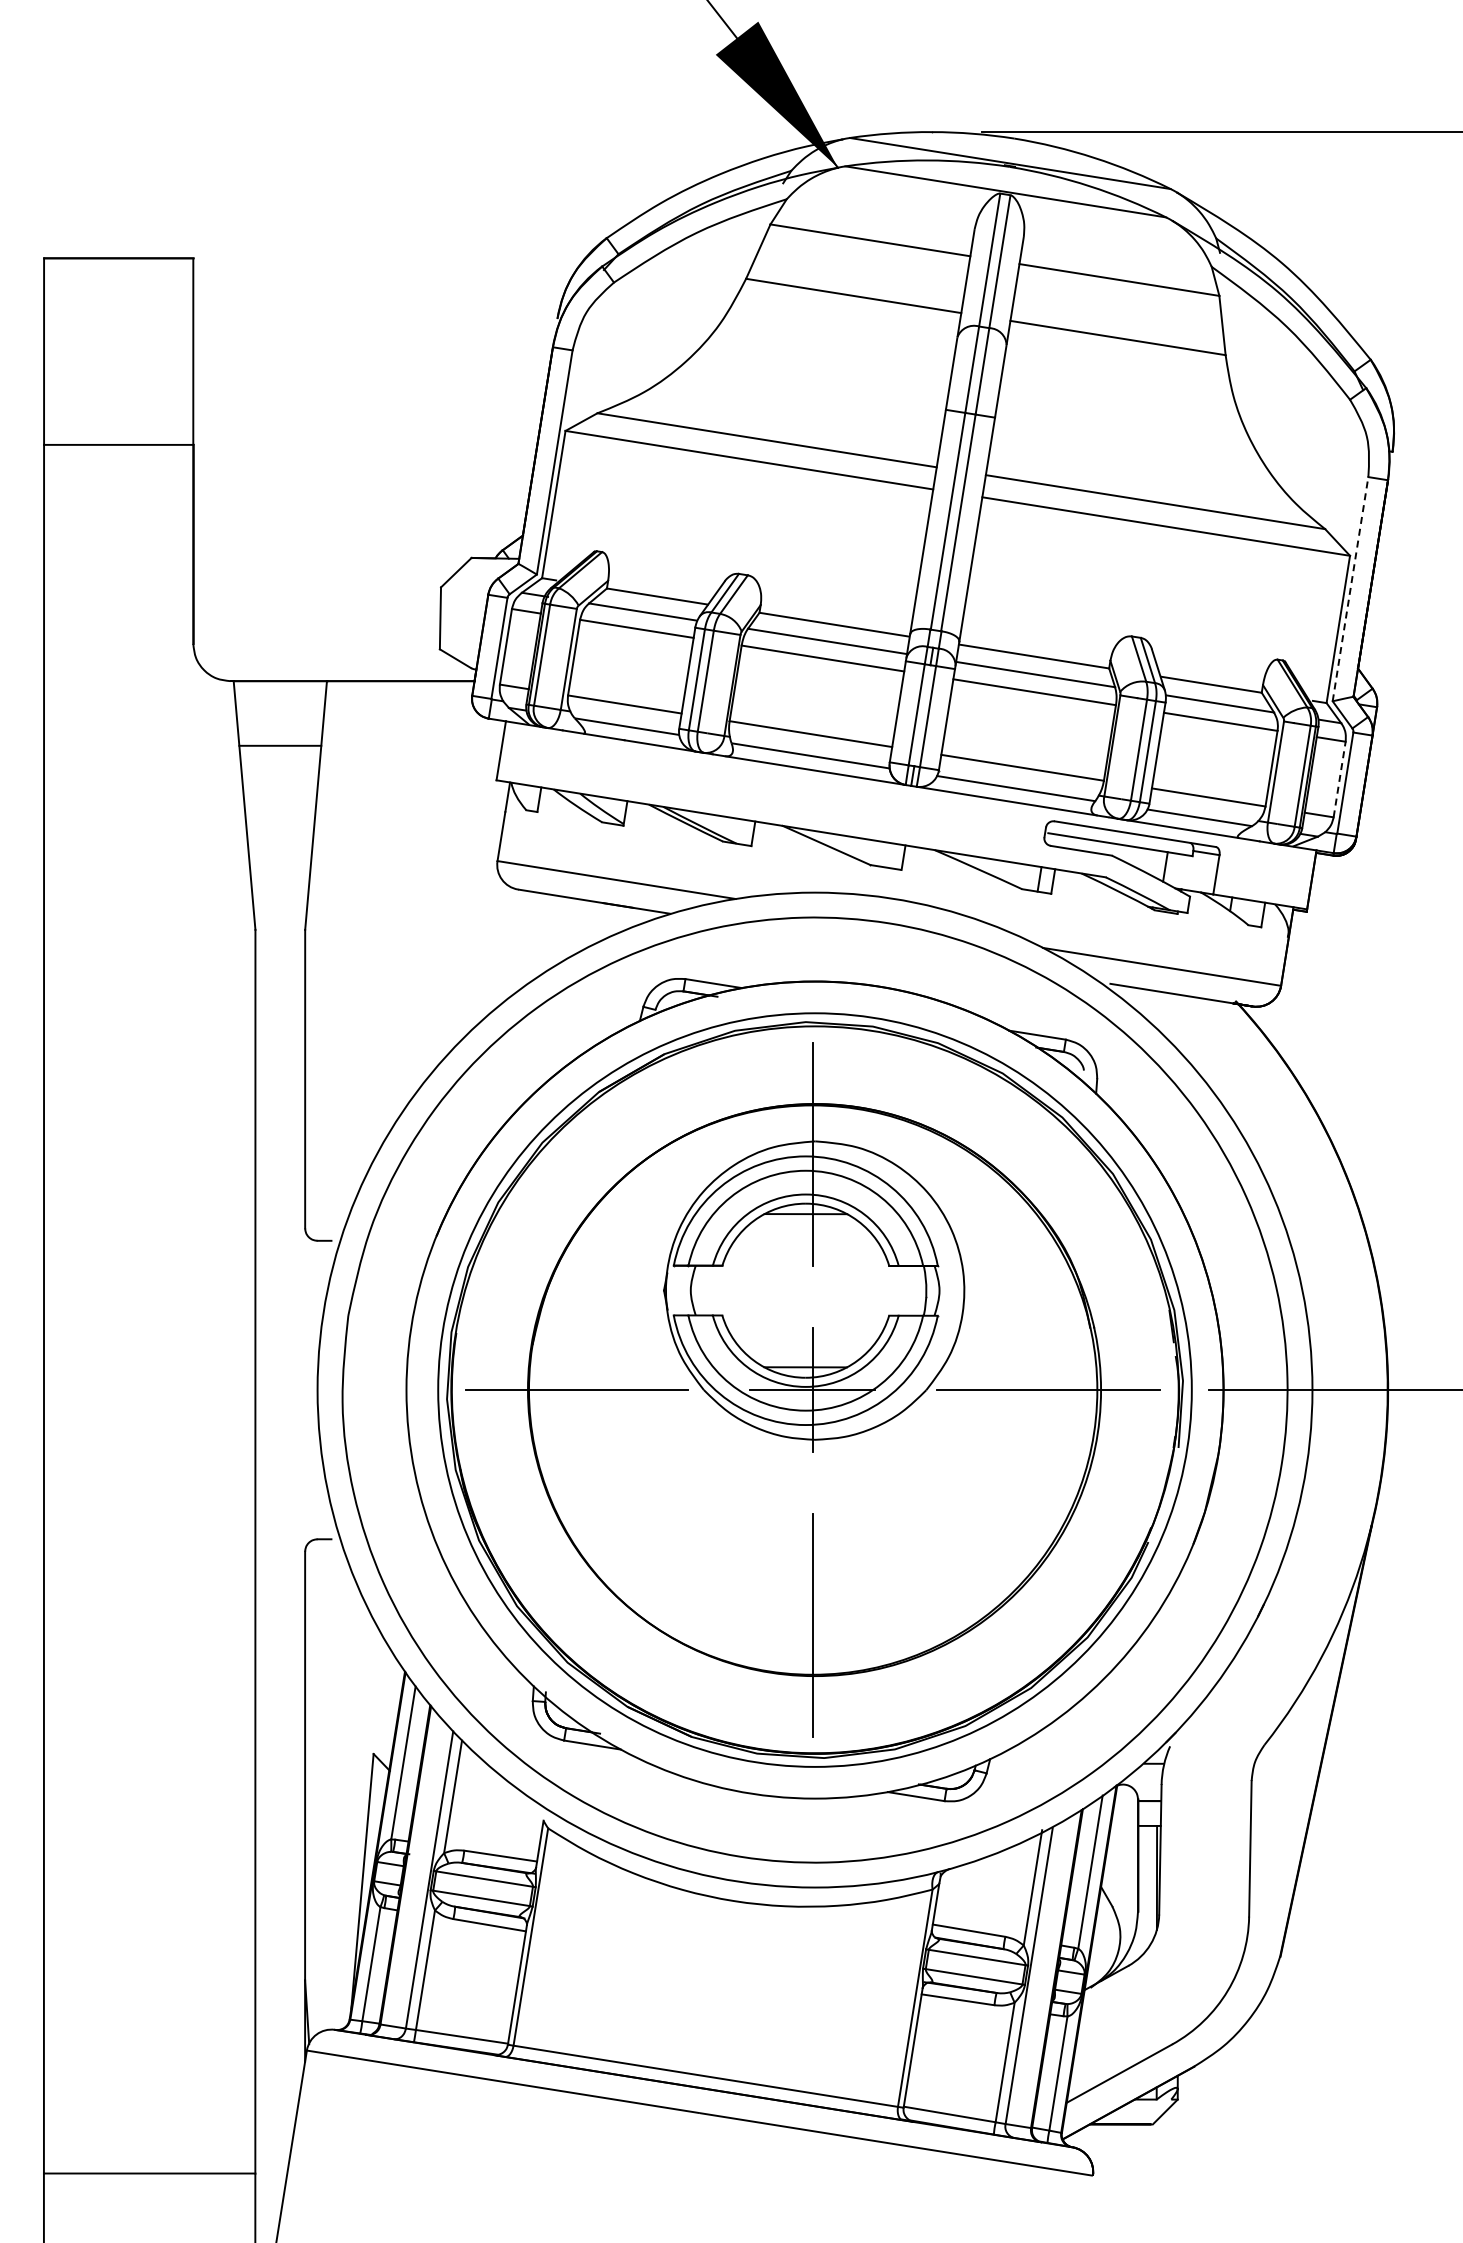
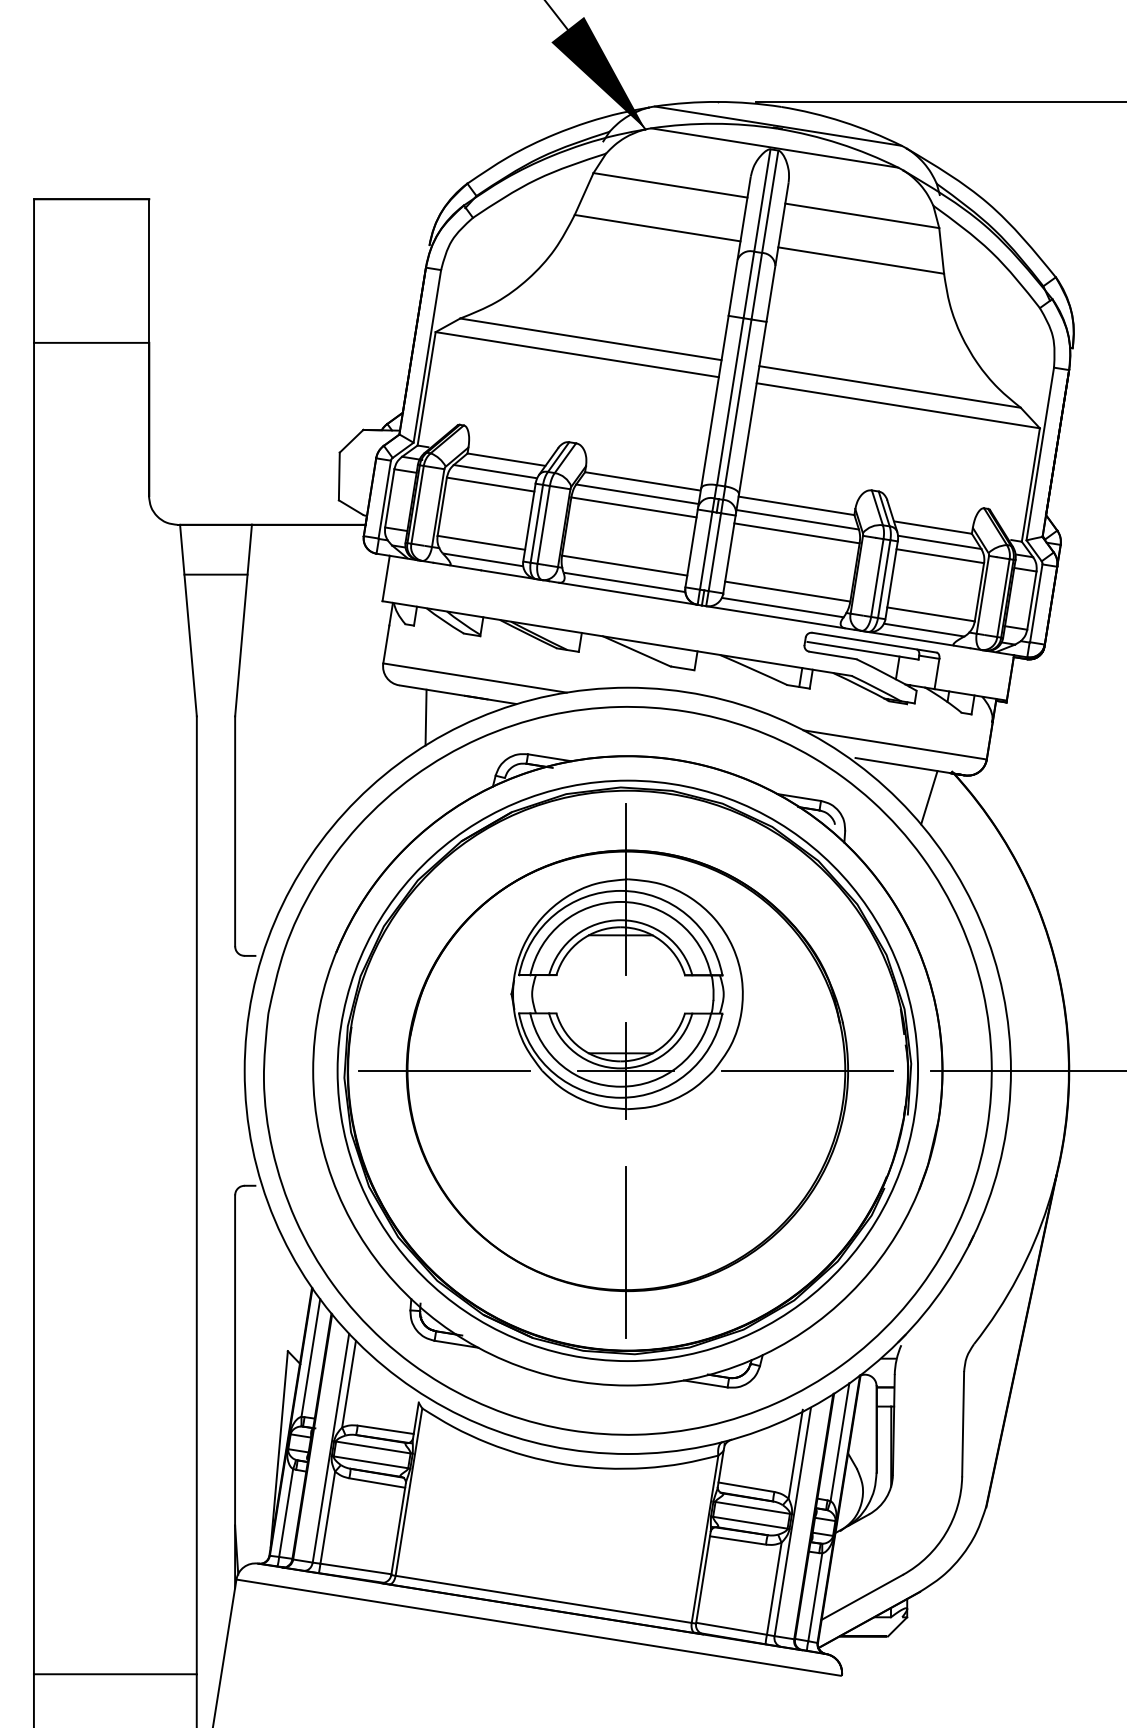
line: (1350, 588) -> (1040, 453), dashed -> solid
line: (1339, 779) -> (1031, 600), dashed -> solid
line: (552, 931) -> (425, 717), added
line: (1206, 1035) -> (929, 797), added

